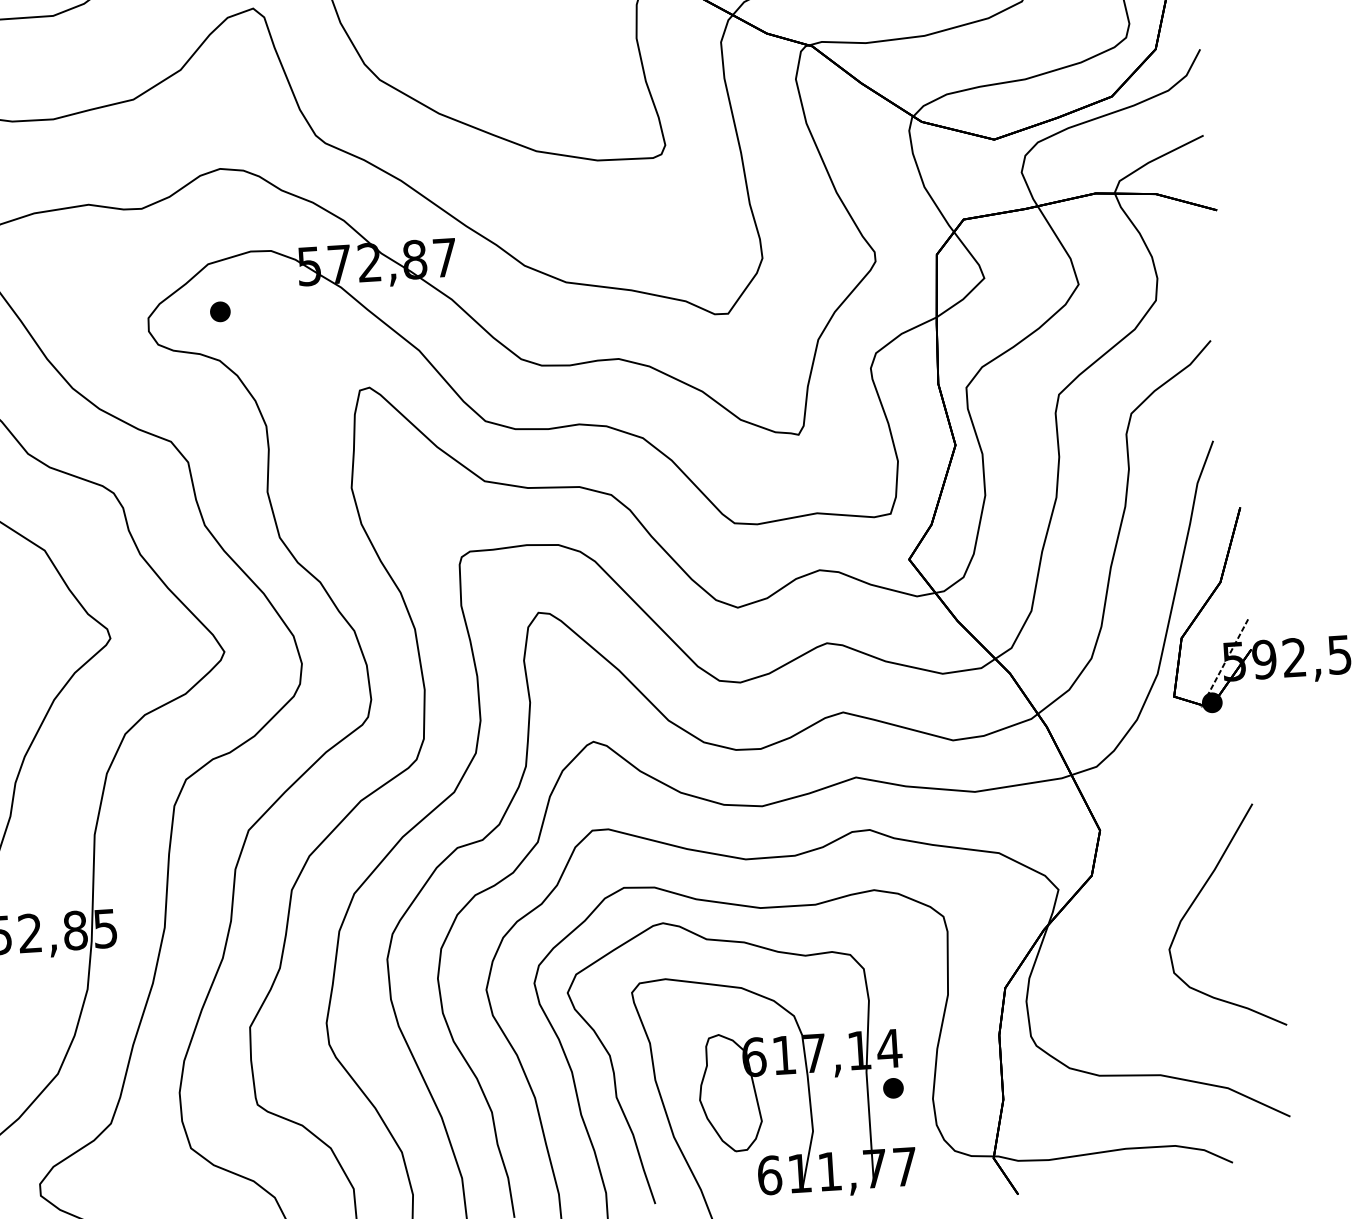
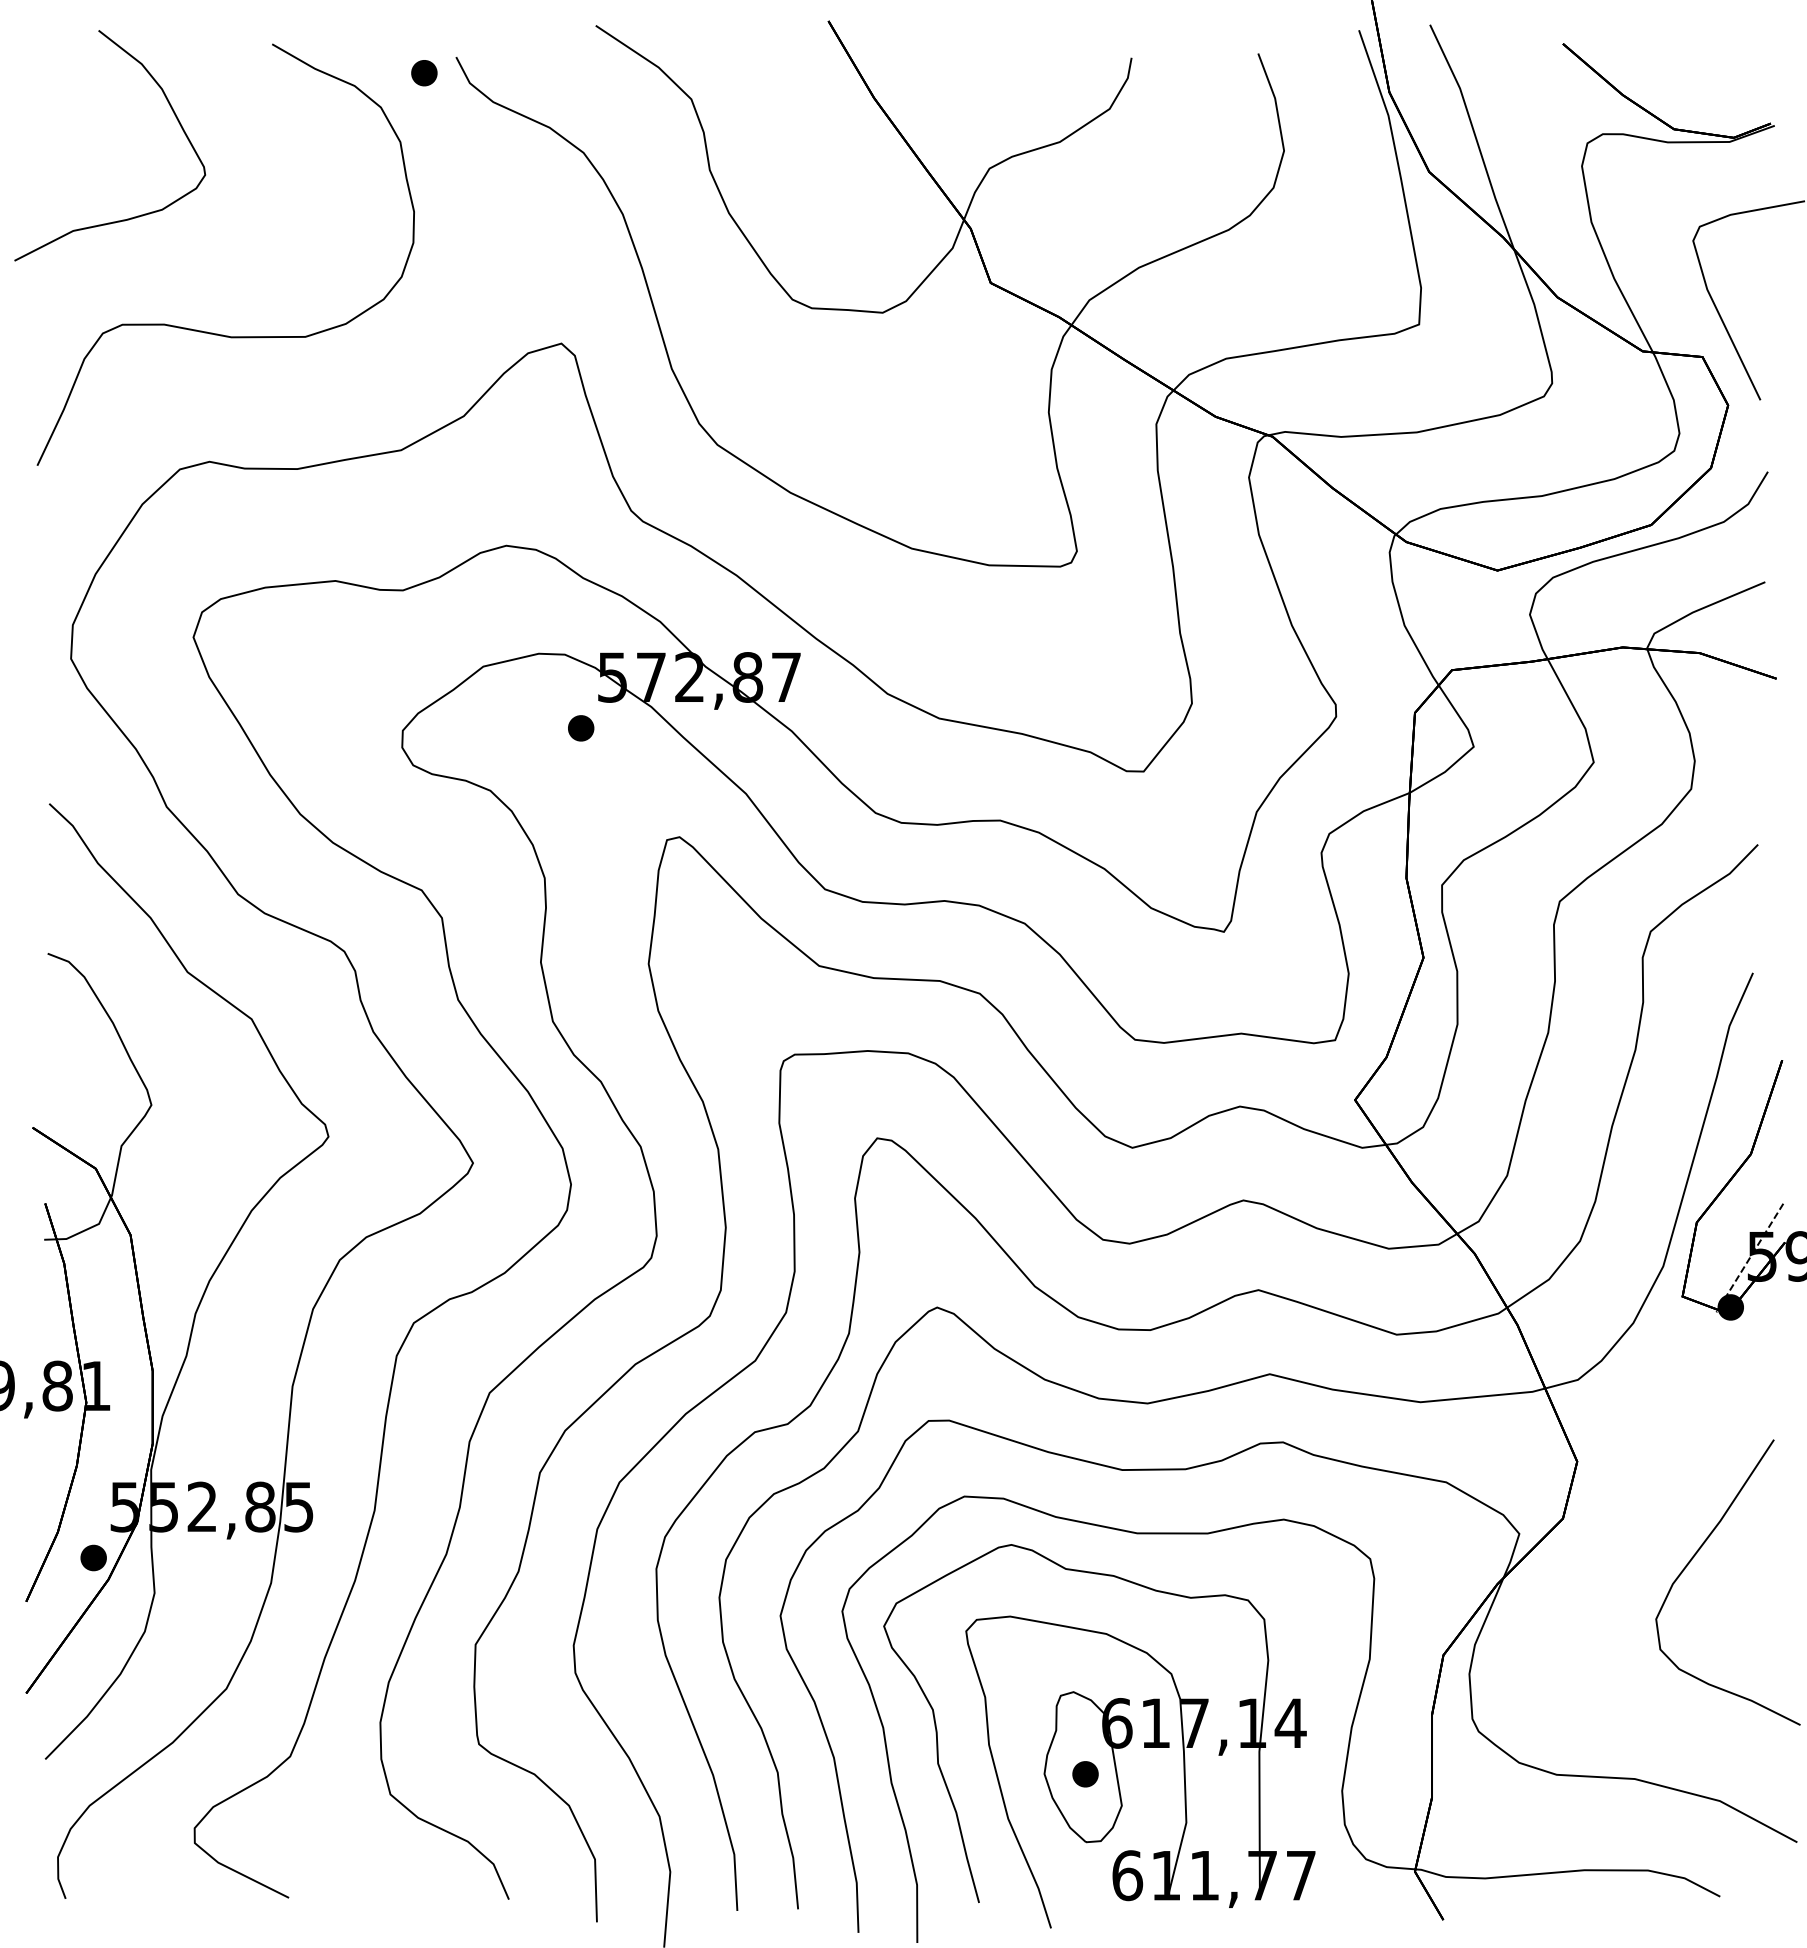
part: (220, 311) -> (581, 728), moved
part: (893, 1088) -> (1085, 1774), moved

